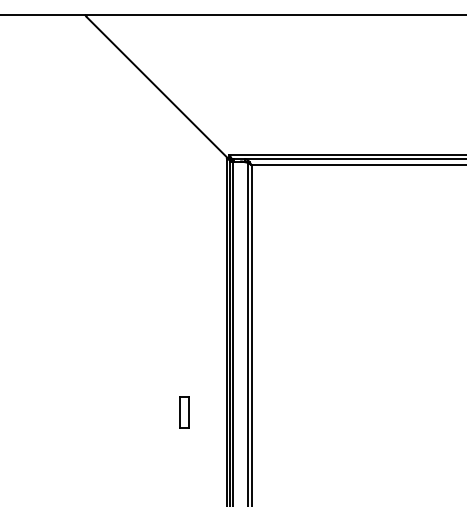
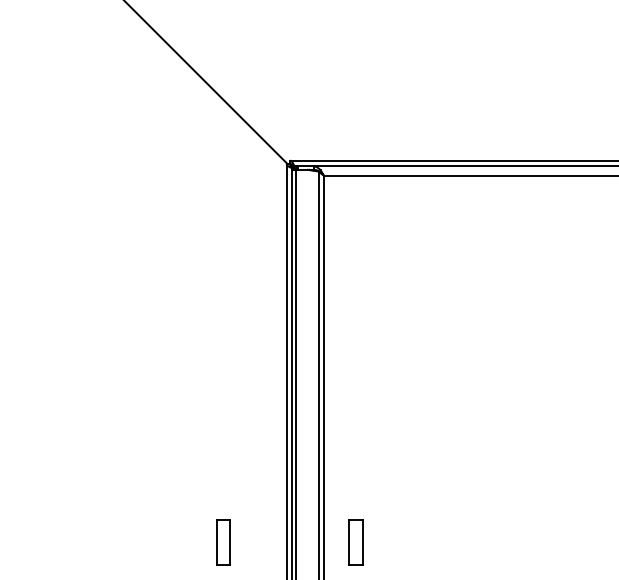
part: (273, 412) -> (356, 542), added

